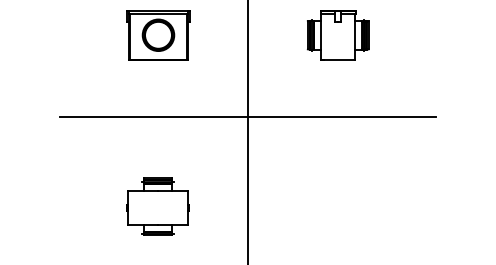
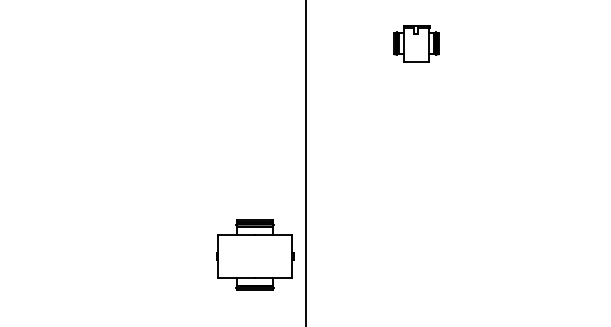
part: (158, 35) -> (195, 43), removed
part: (337, 35) -> (415, 43), size x0.6
line: (247, 117) -> (304, 145), removed
part: (157, 206) -> (254, 254), moved

